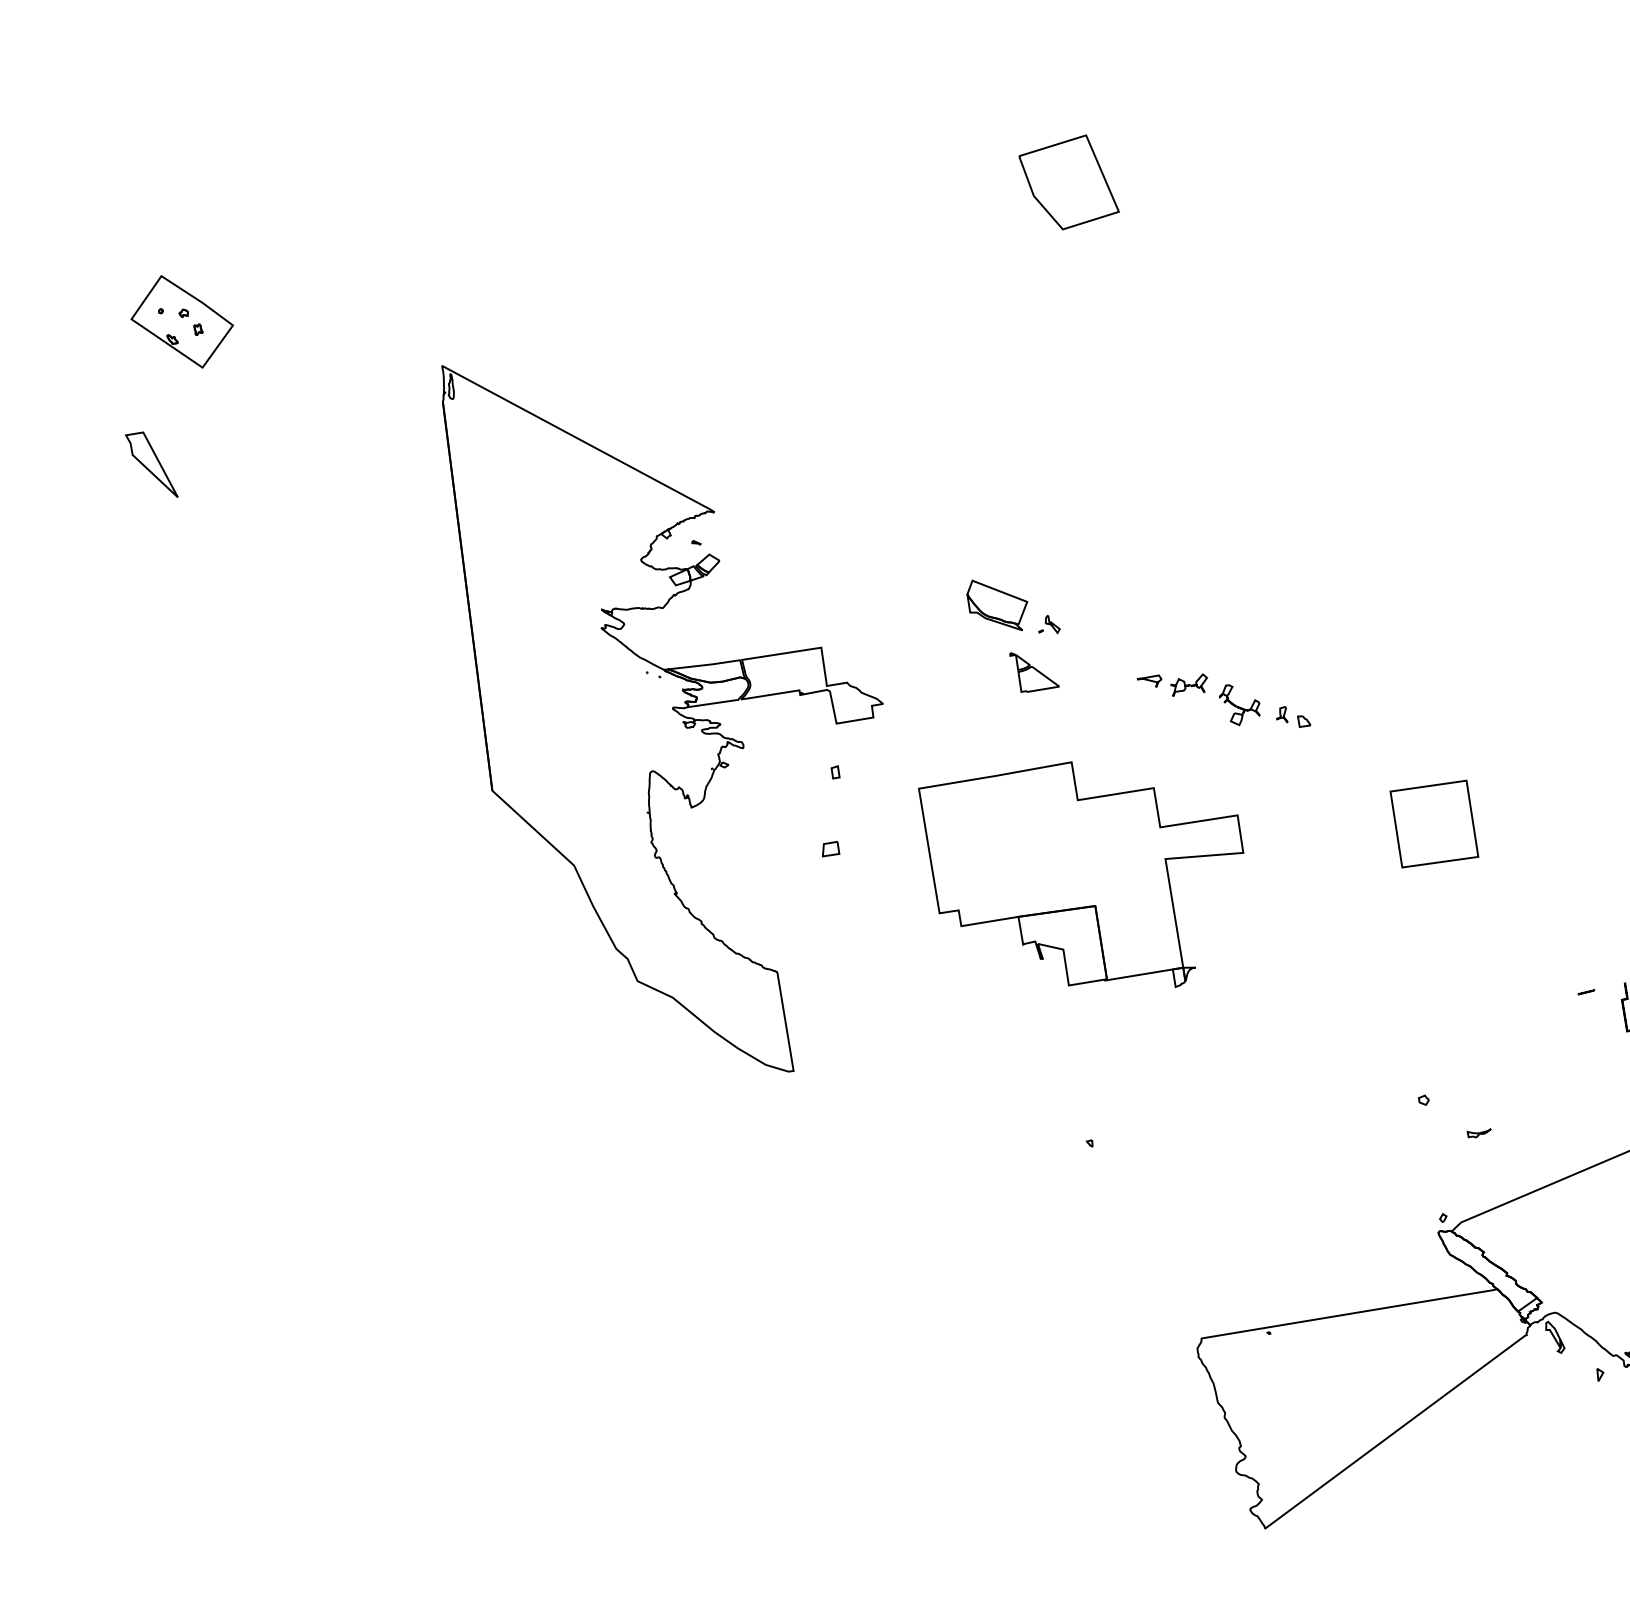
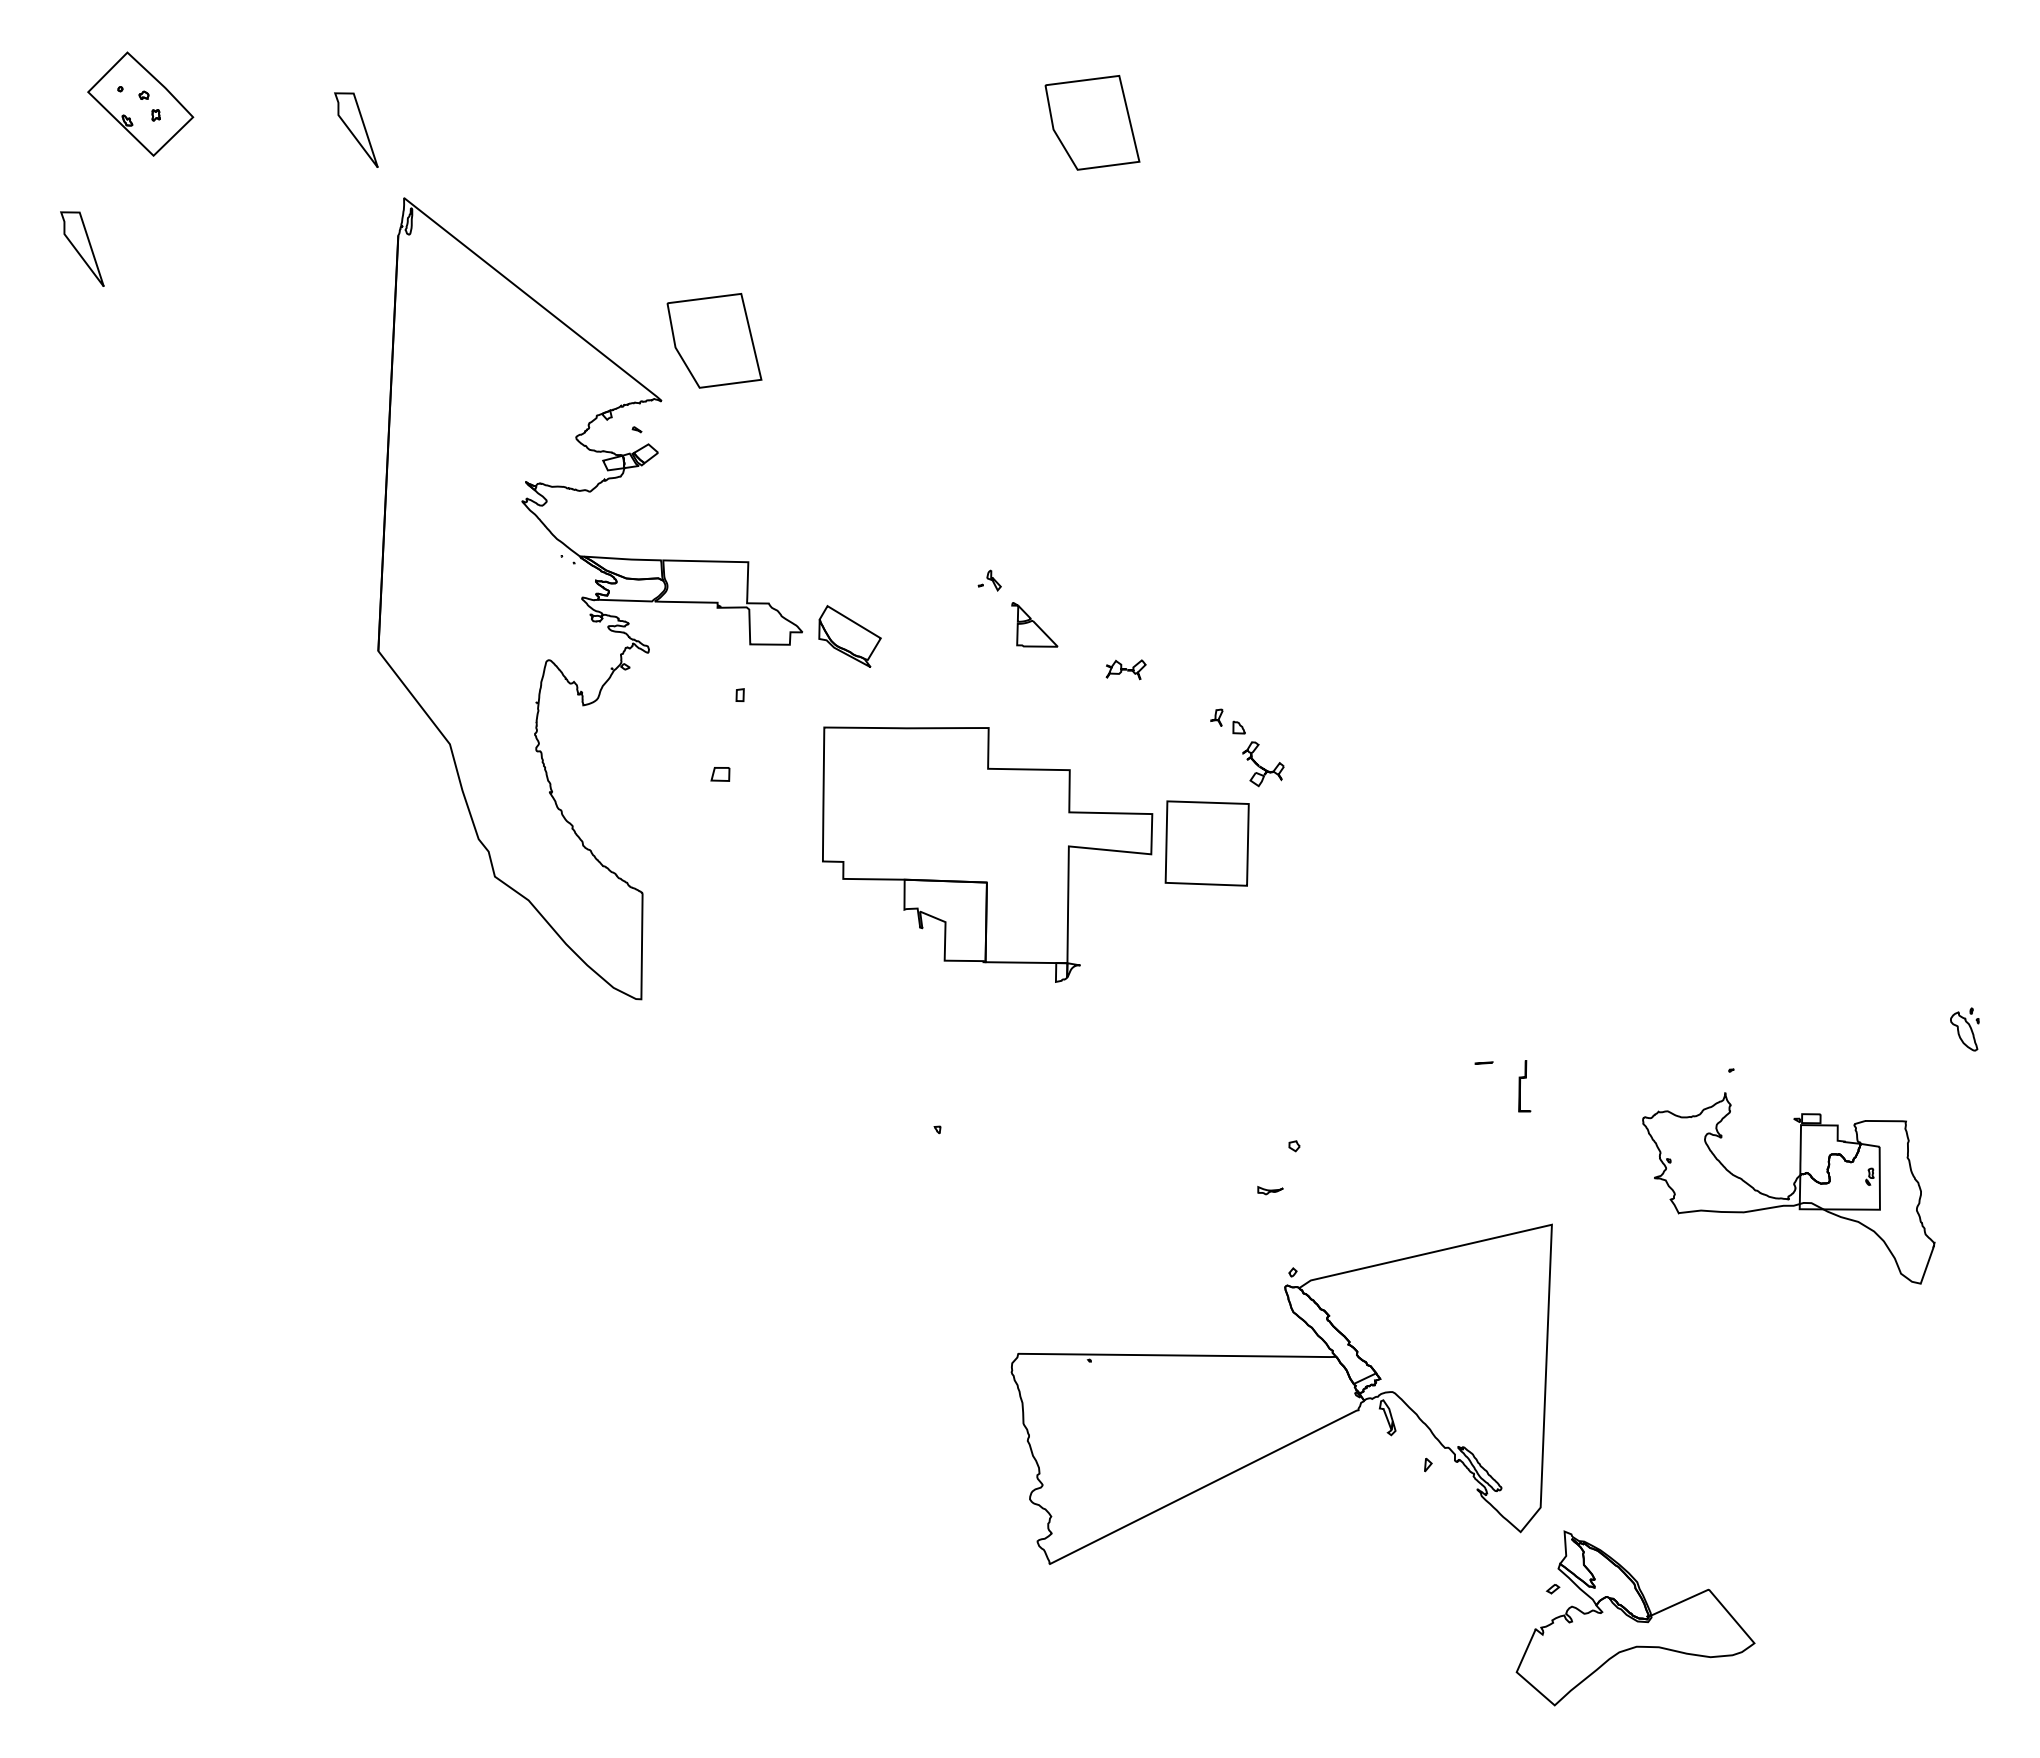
part: (386, 310) -> (356, 129), added
part: (753, 447) -> (714, 340), added
part: (997, 605) -> (849, 636), moved
part: (1034, 669) -> (1034, 624), moved
part: (1150, 681) -> (1085, 658), removed
part: (1240, 704) -> (1263, 764), moved
part: (1433, 824) -> (1206, 843), moved
part: (1479, 1133) -> (1270, 1190), moved

